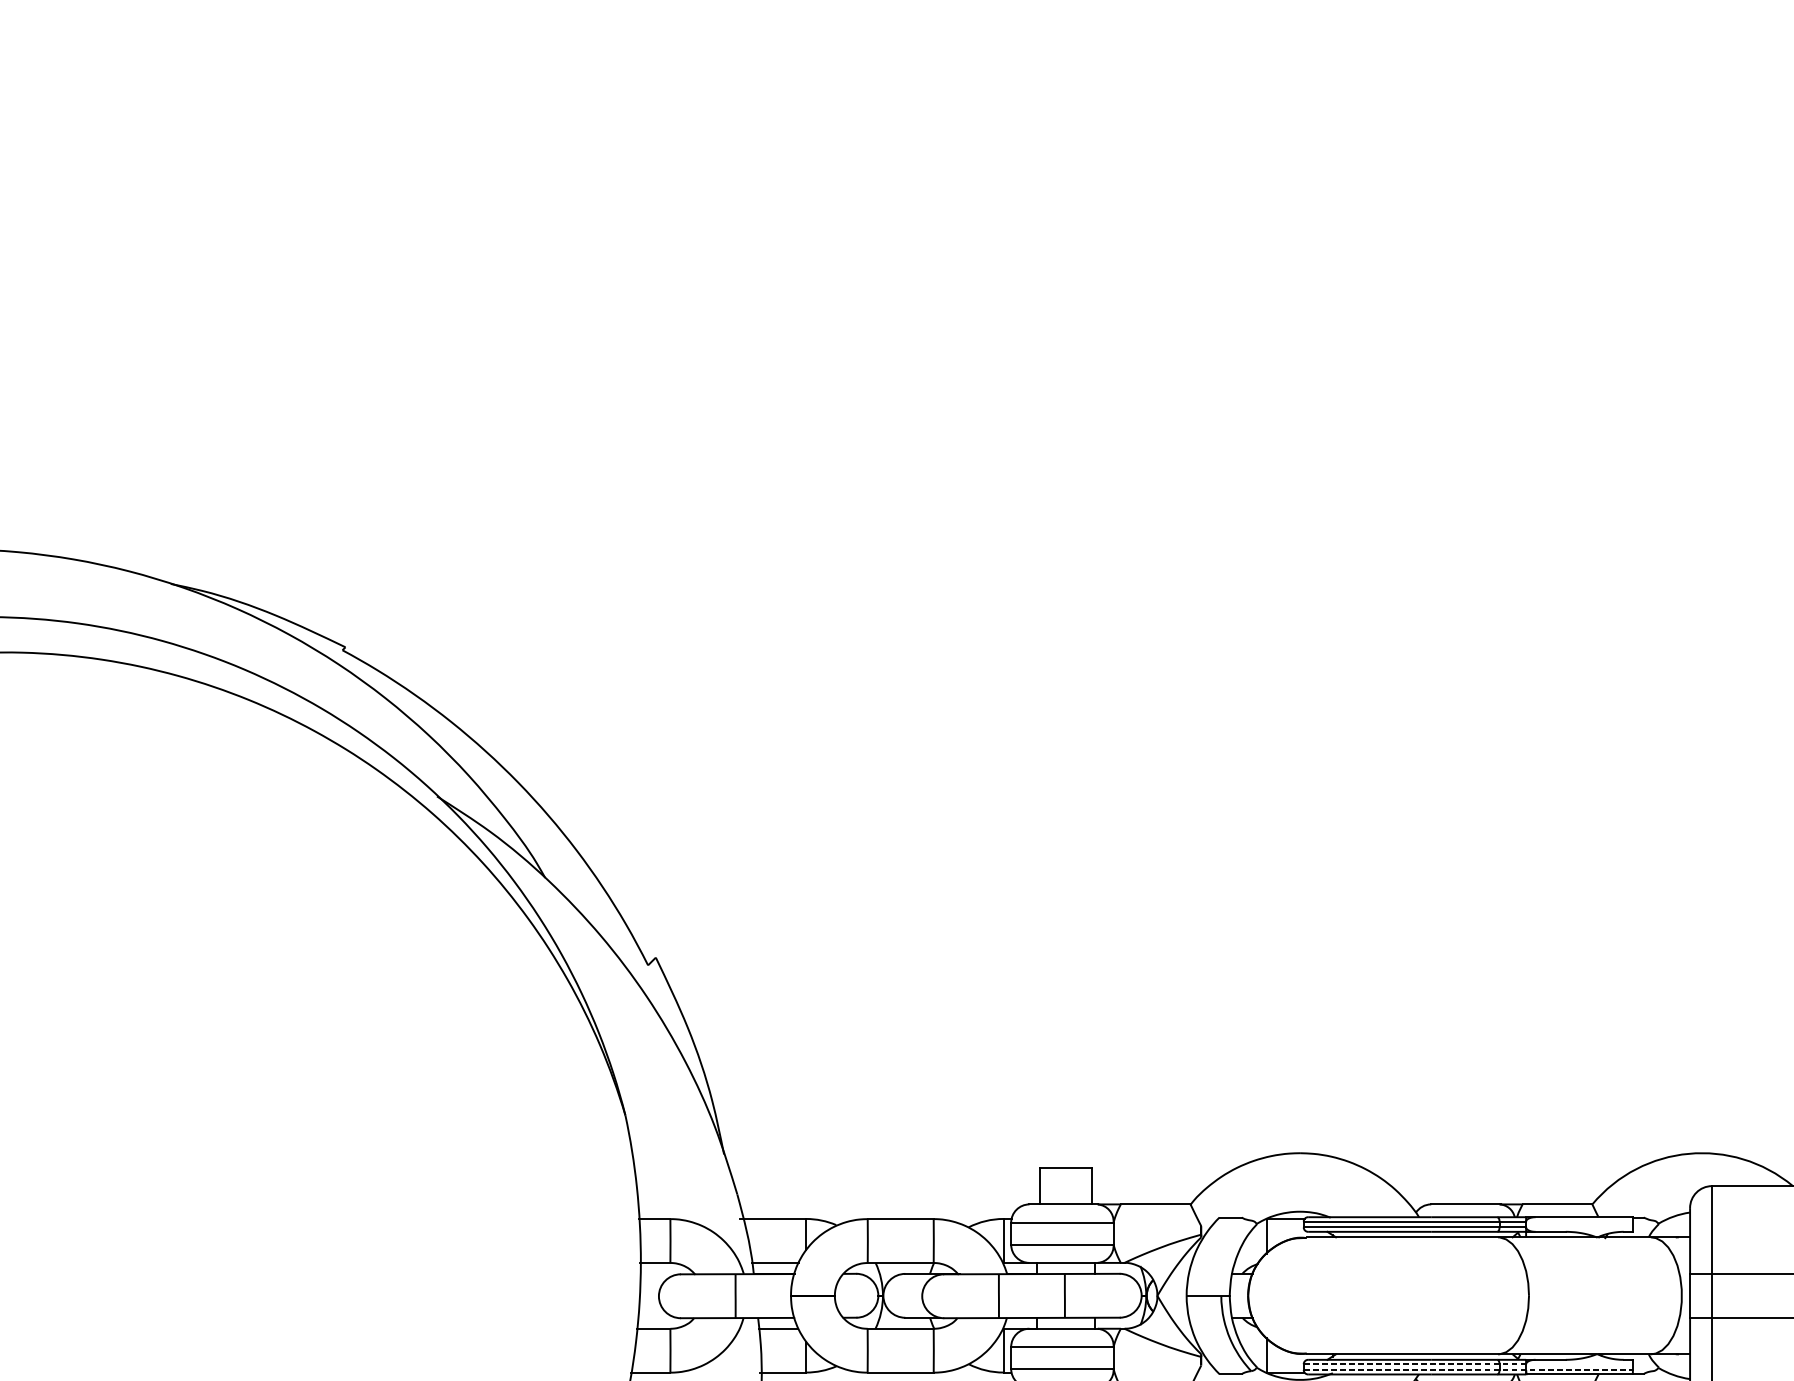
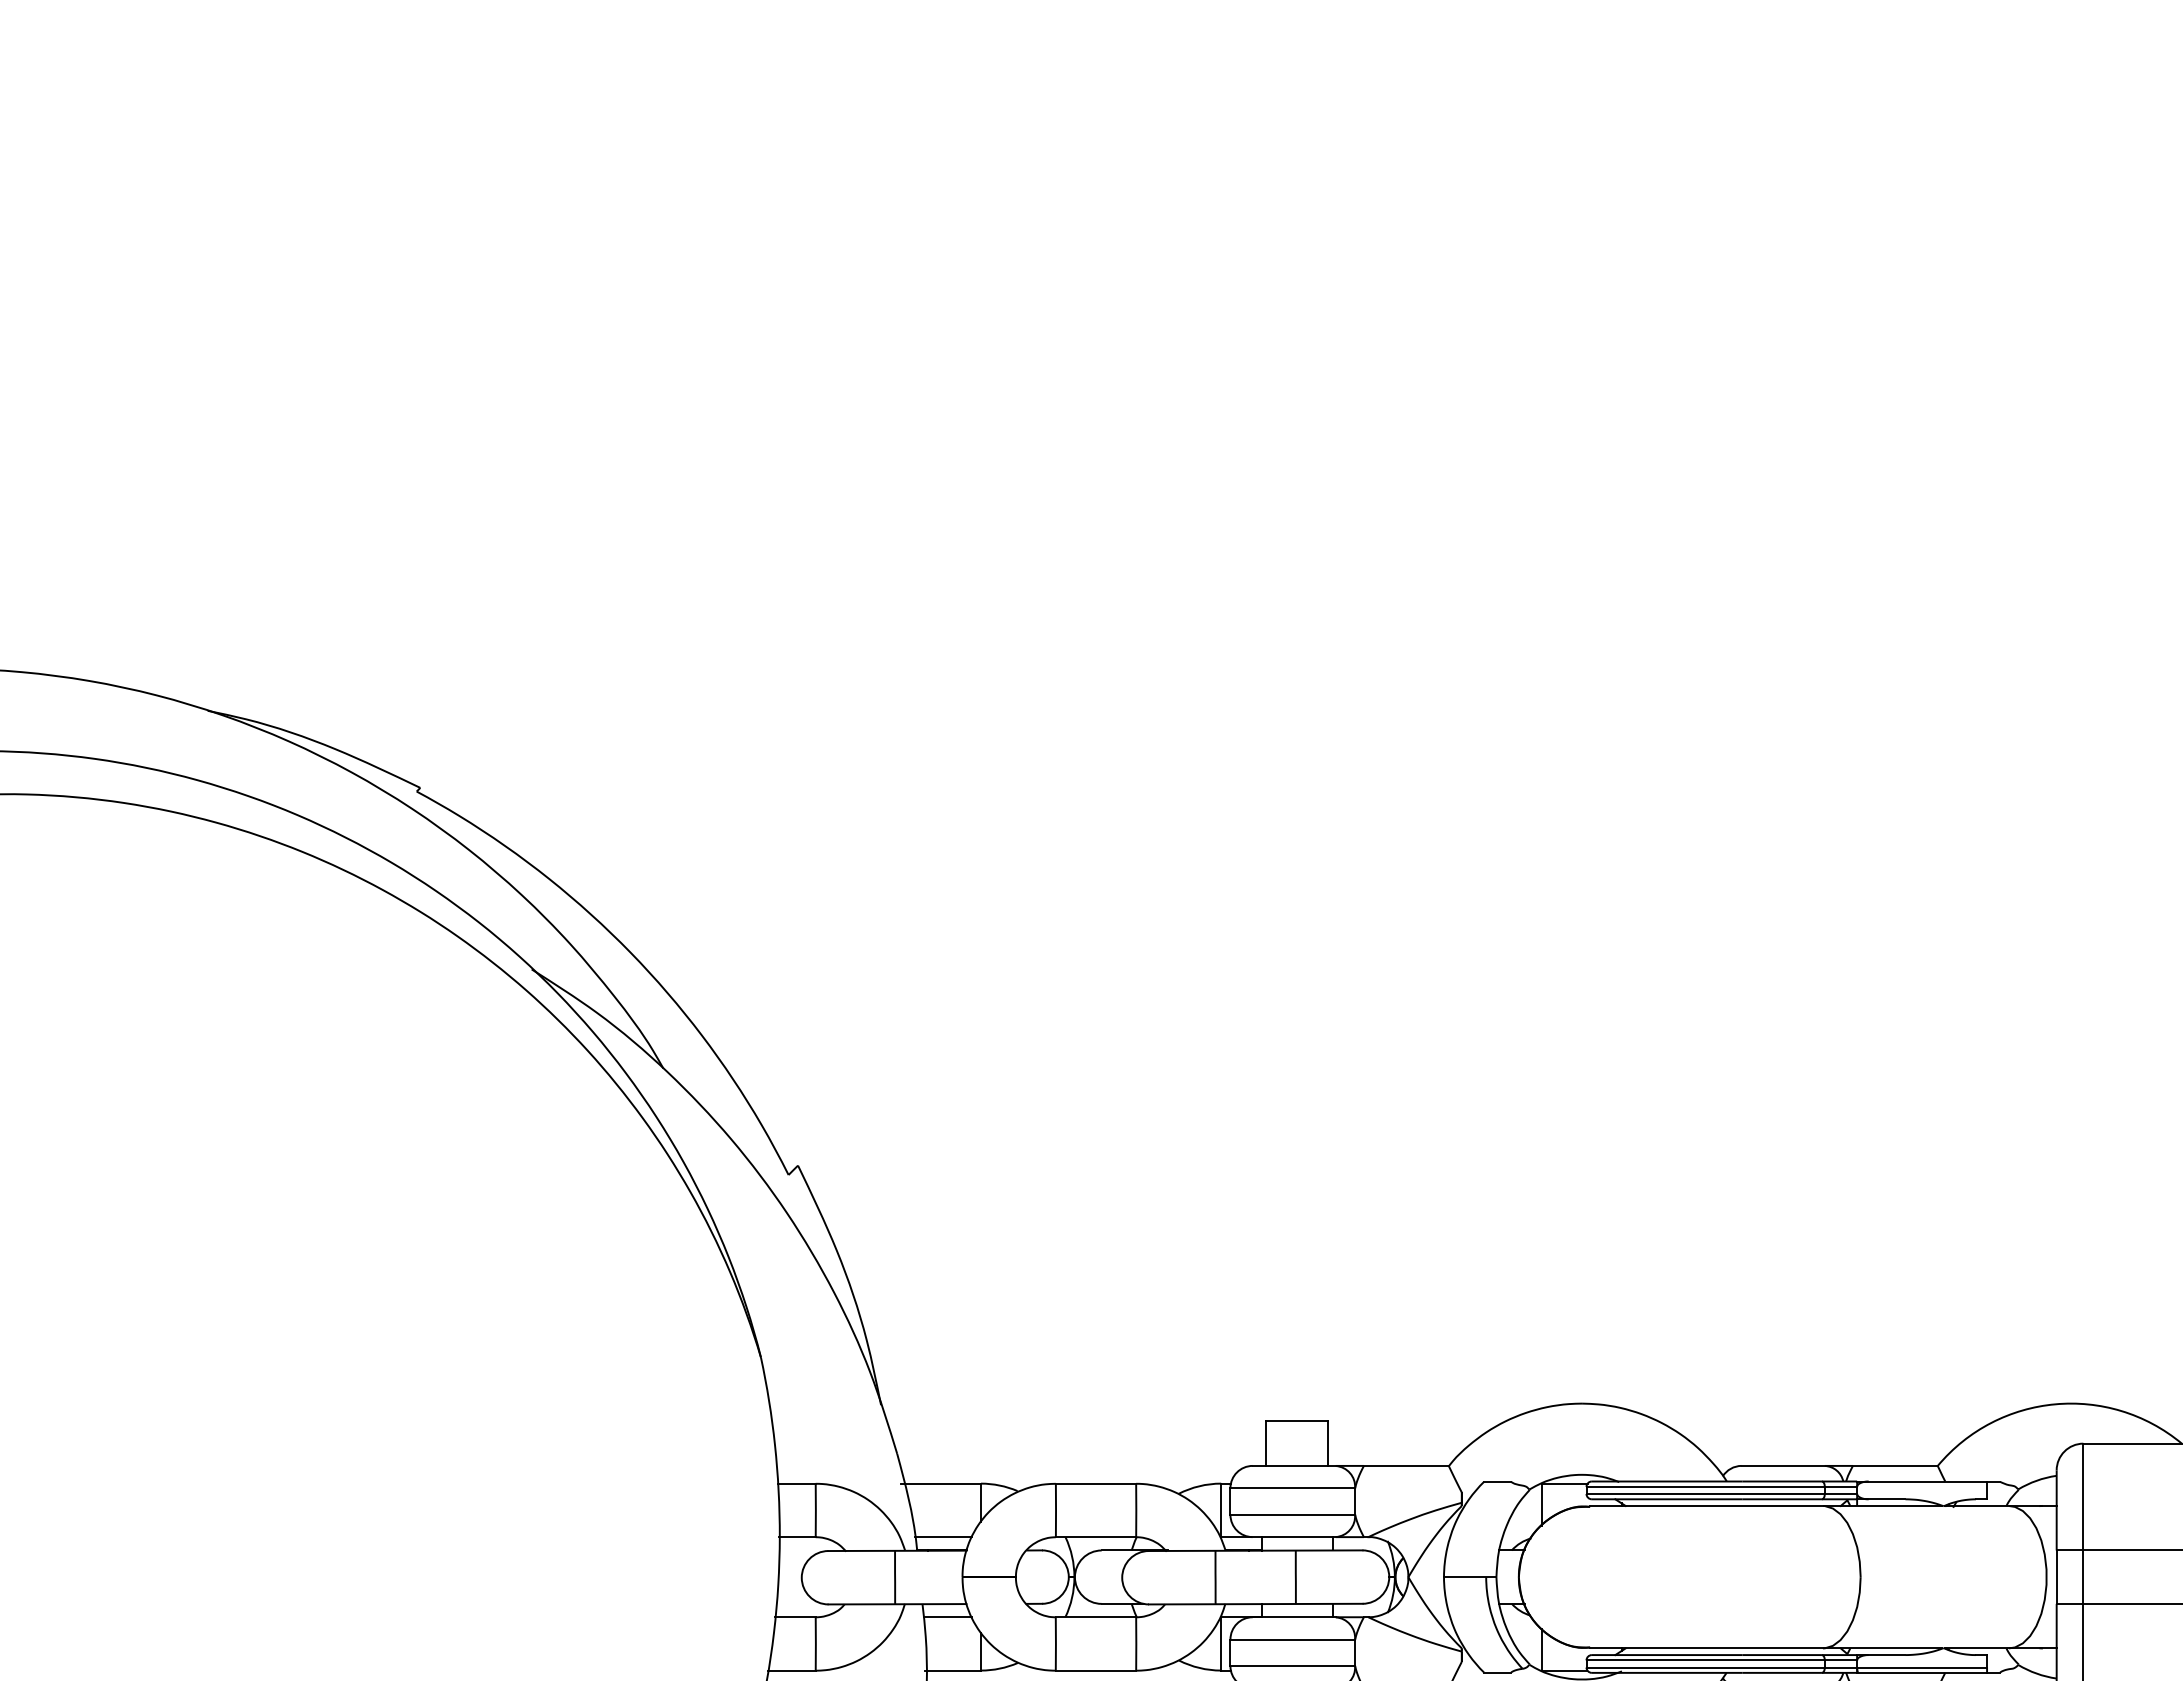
line: (1415, 1364) -> (1722, 1660), dashed -> solid
line: (1468, 1370) -> (1787, 1667), dashed -> solid

